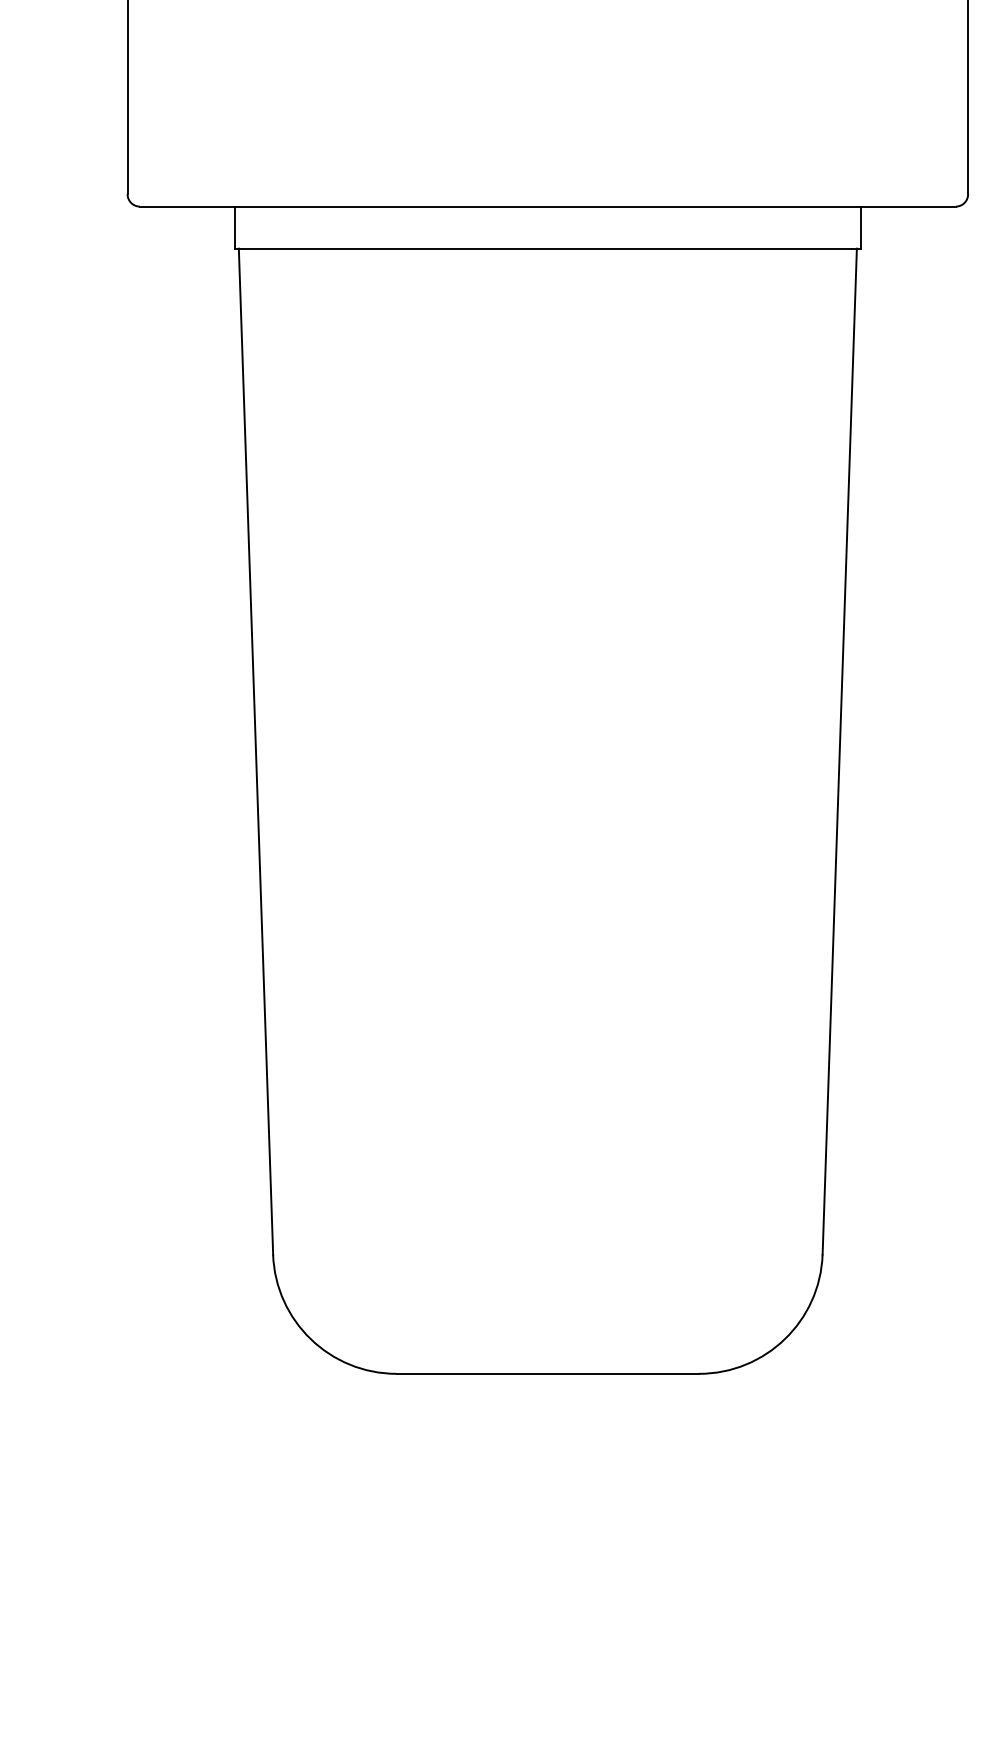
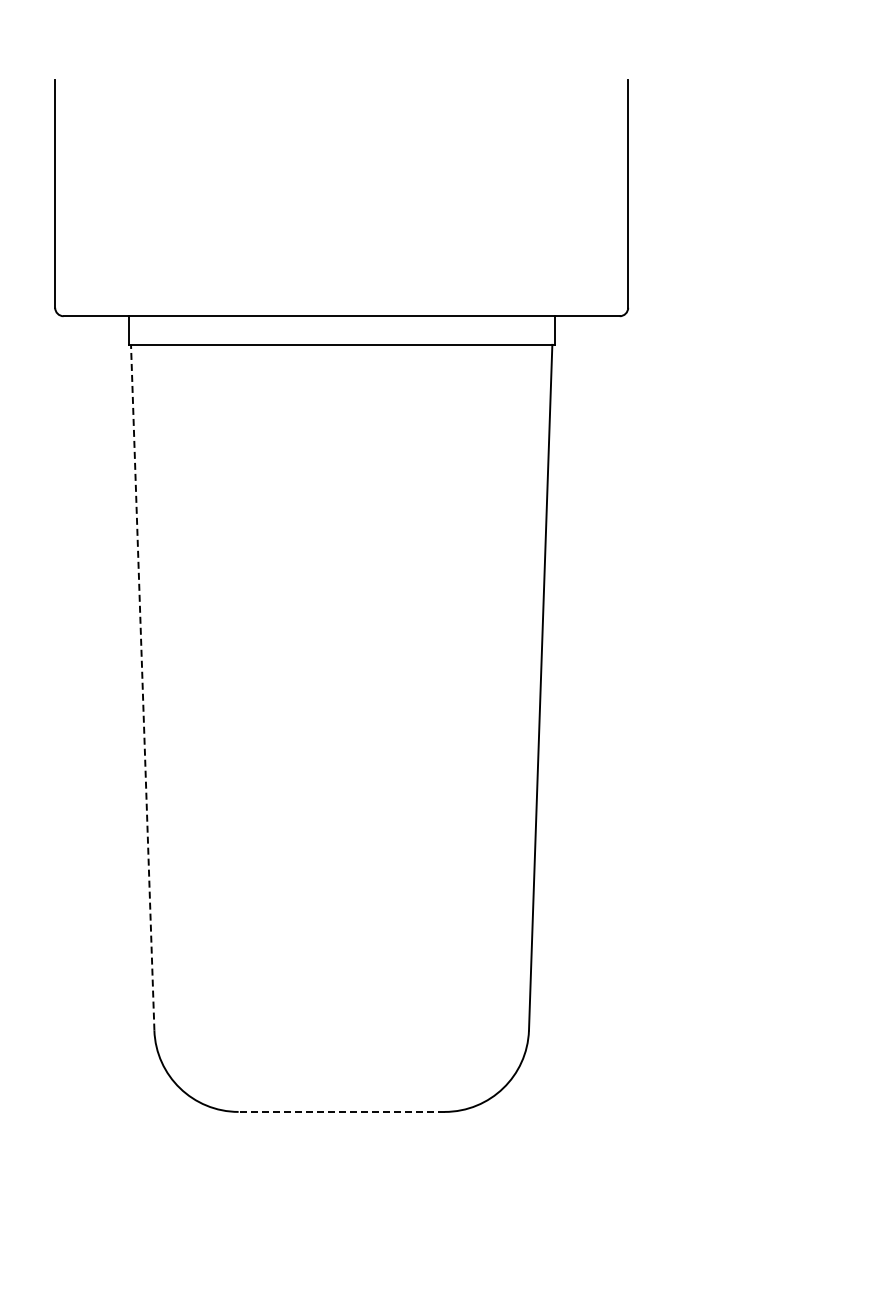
line: (255, 751) -> (142, 687), solid -> dashed
line: (547, 1373) -> (341, 1111), solid -> dashed

